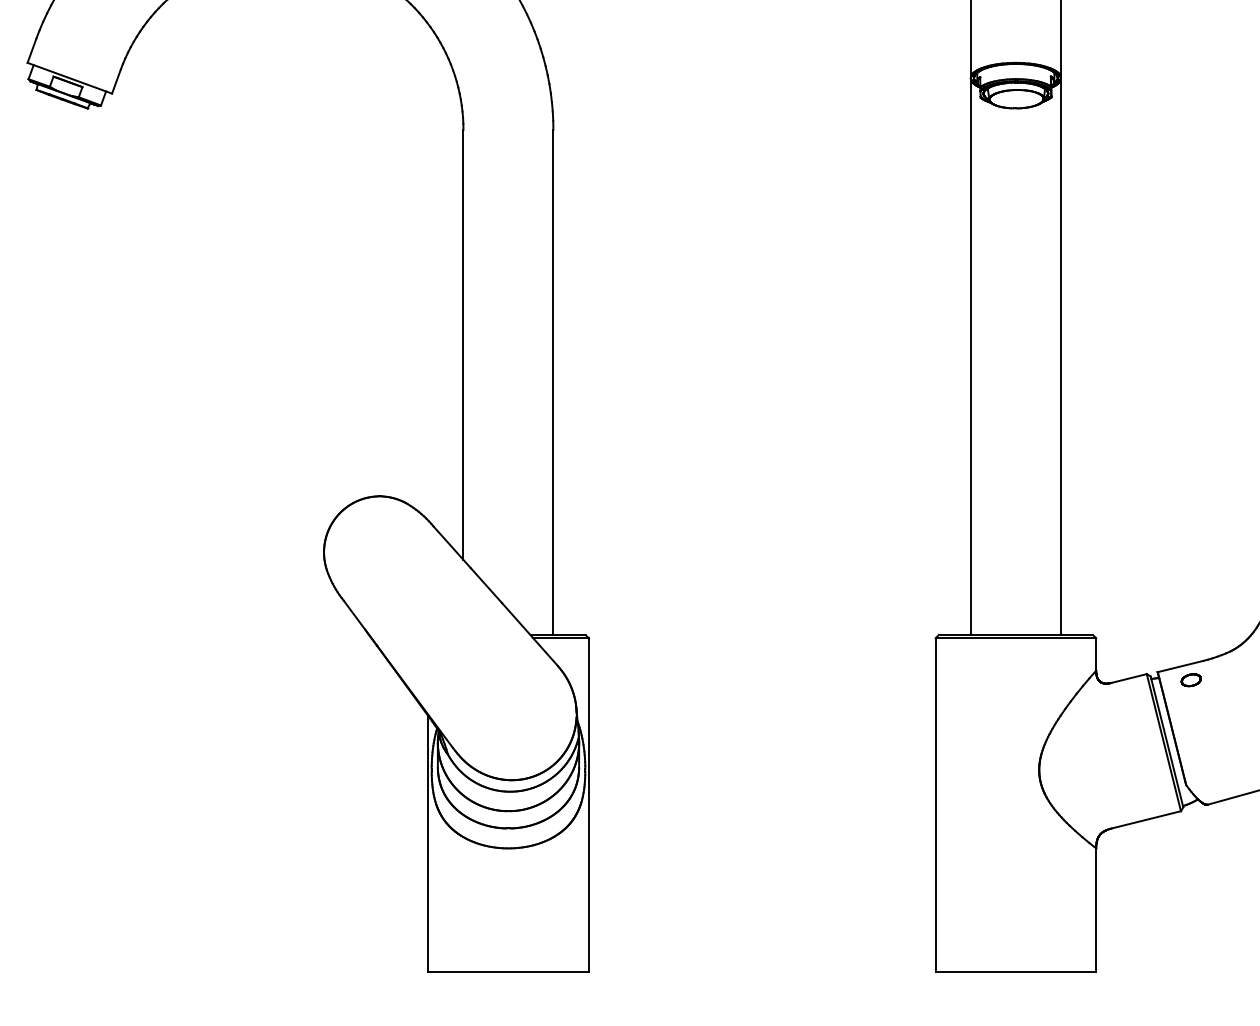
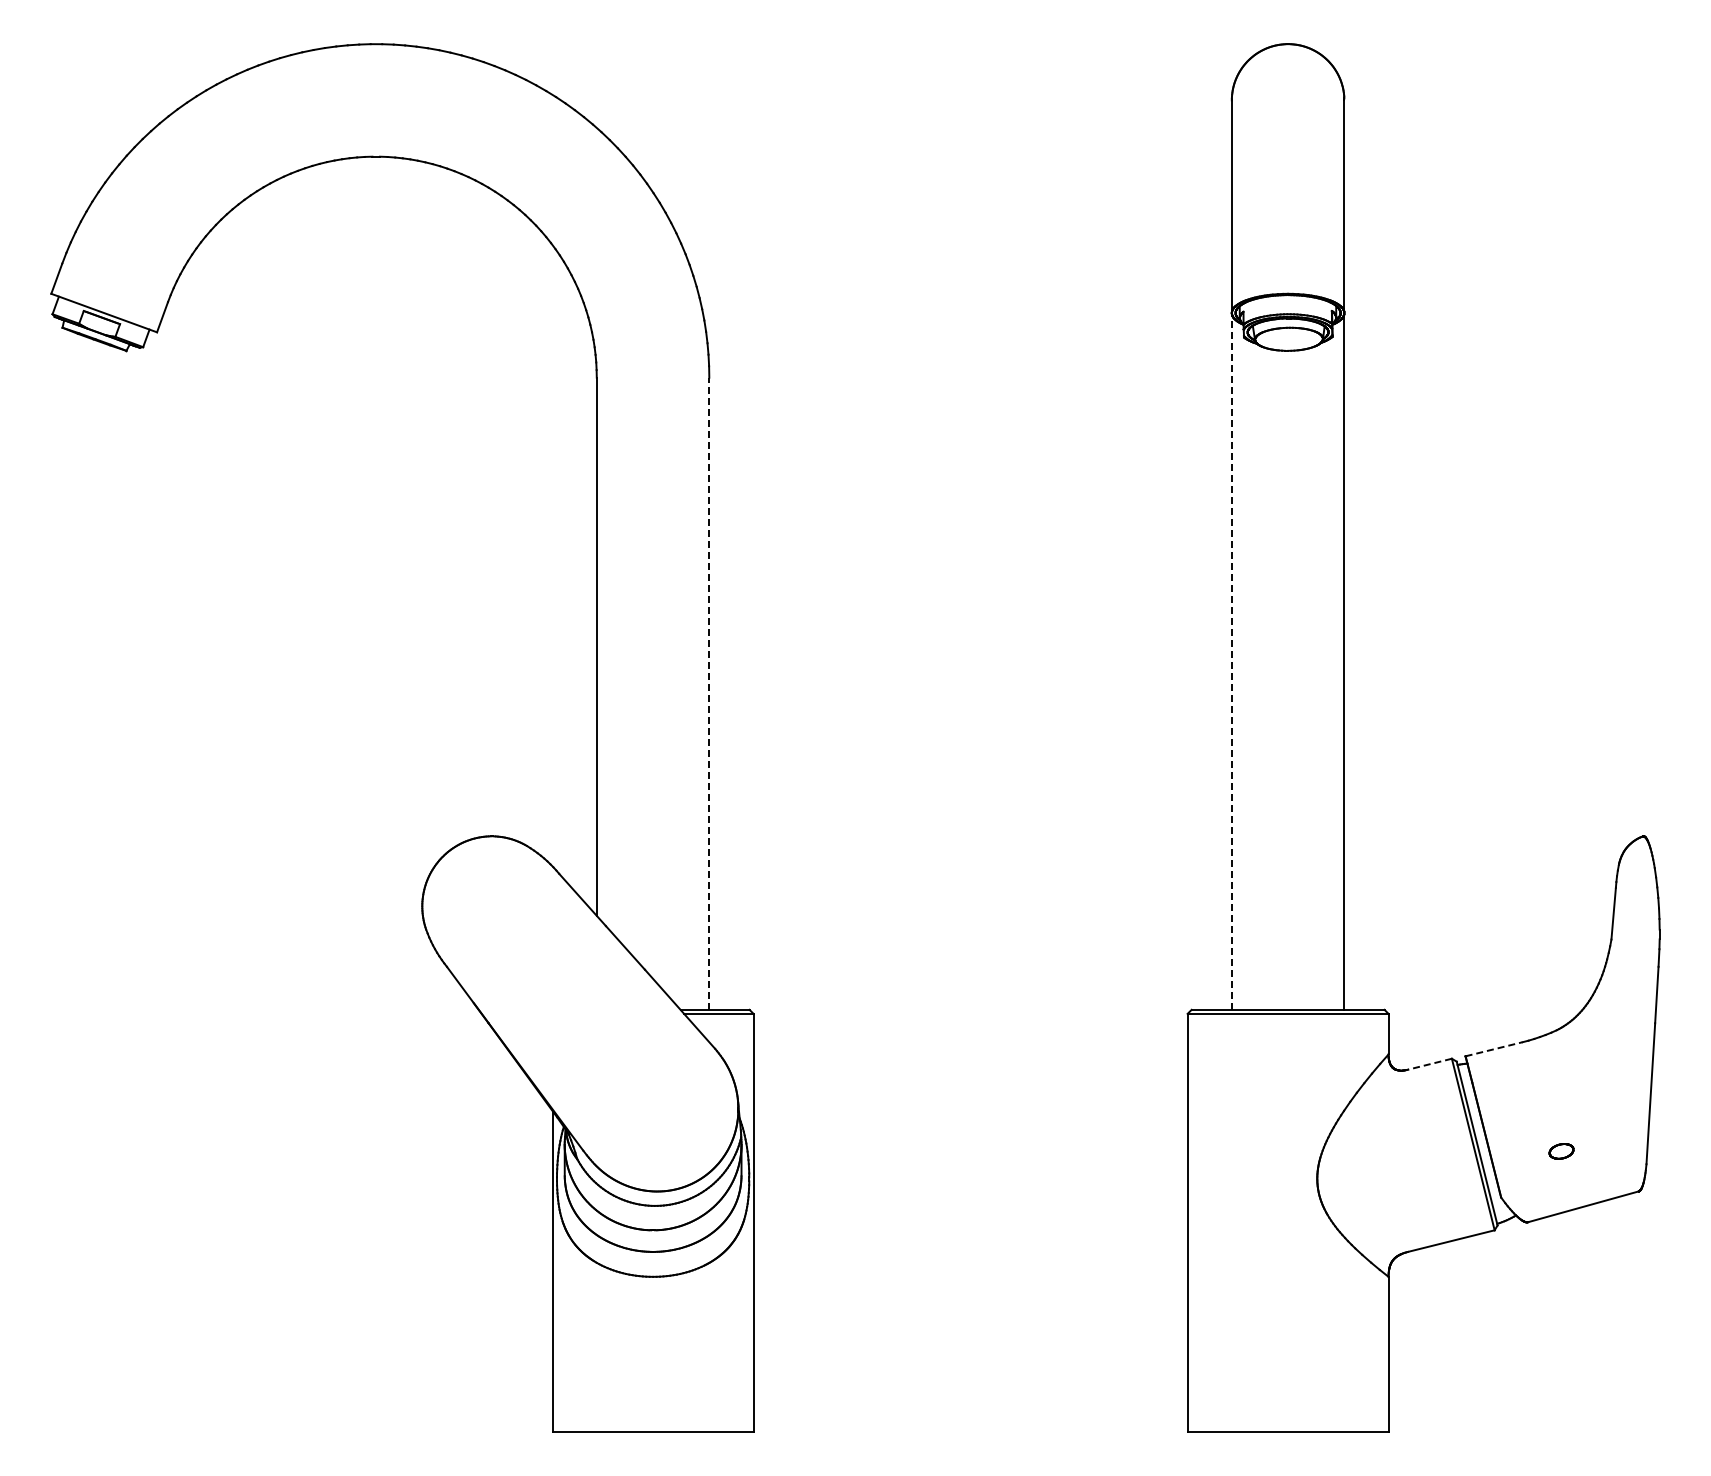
line: (970, 356) -> (1231, 661), solid -> dashed
line: (553, 382) -> (709, 693), solid -> dashed
line: (1180, 666) -> (1494, 1049), solid -> dashed
line: (1128, 678) -> (1429, 1064), solid -> dashed
part: (1191, 680) -> (1561, 1151), moved

